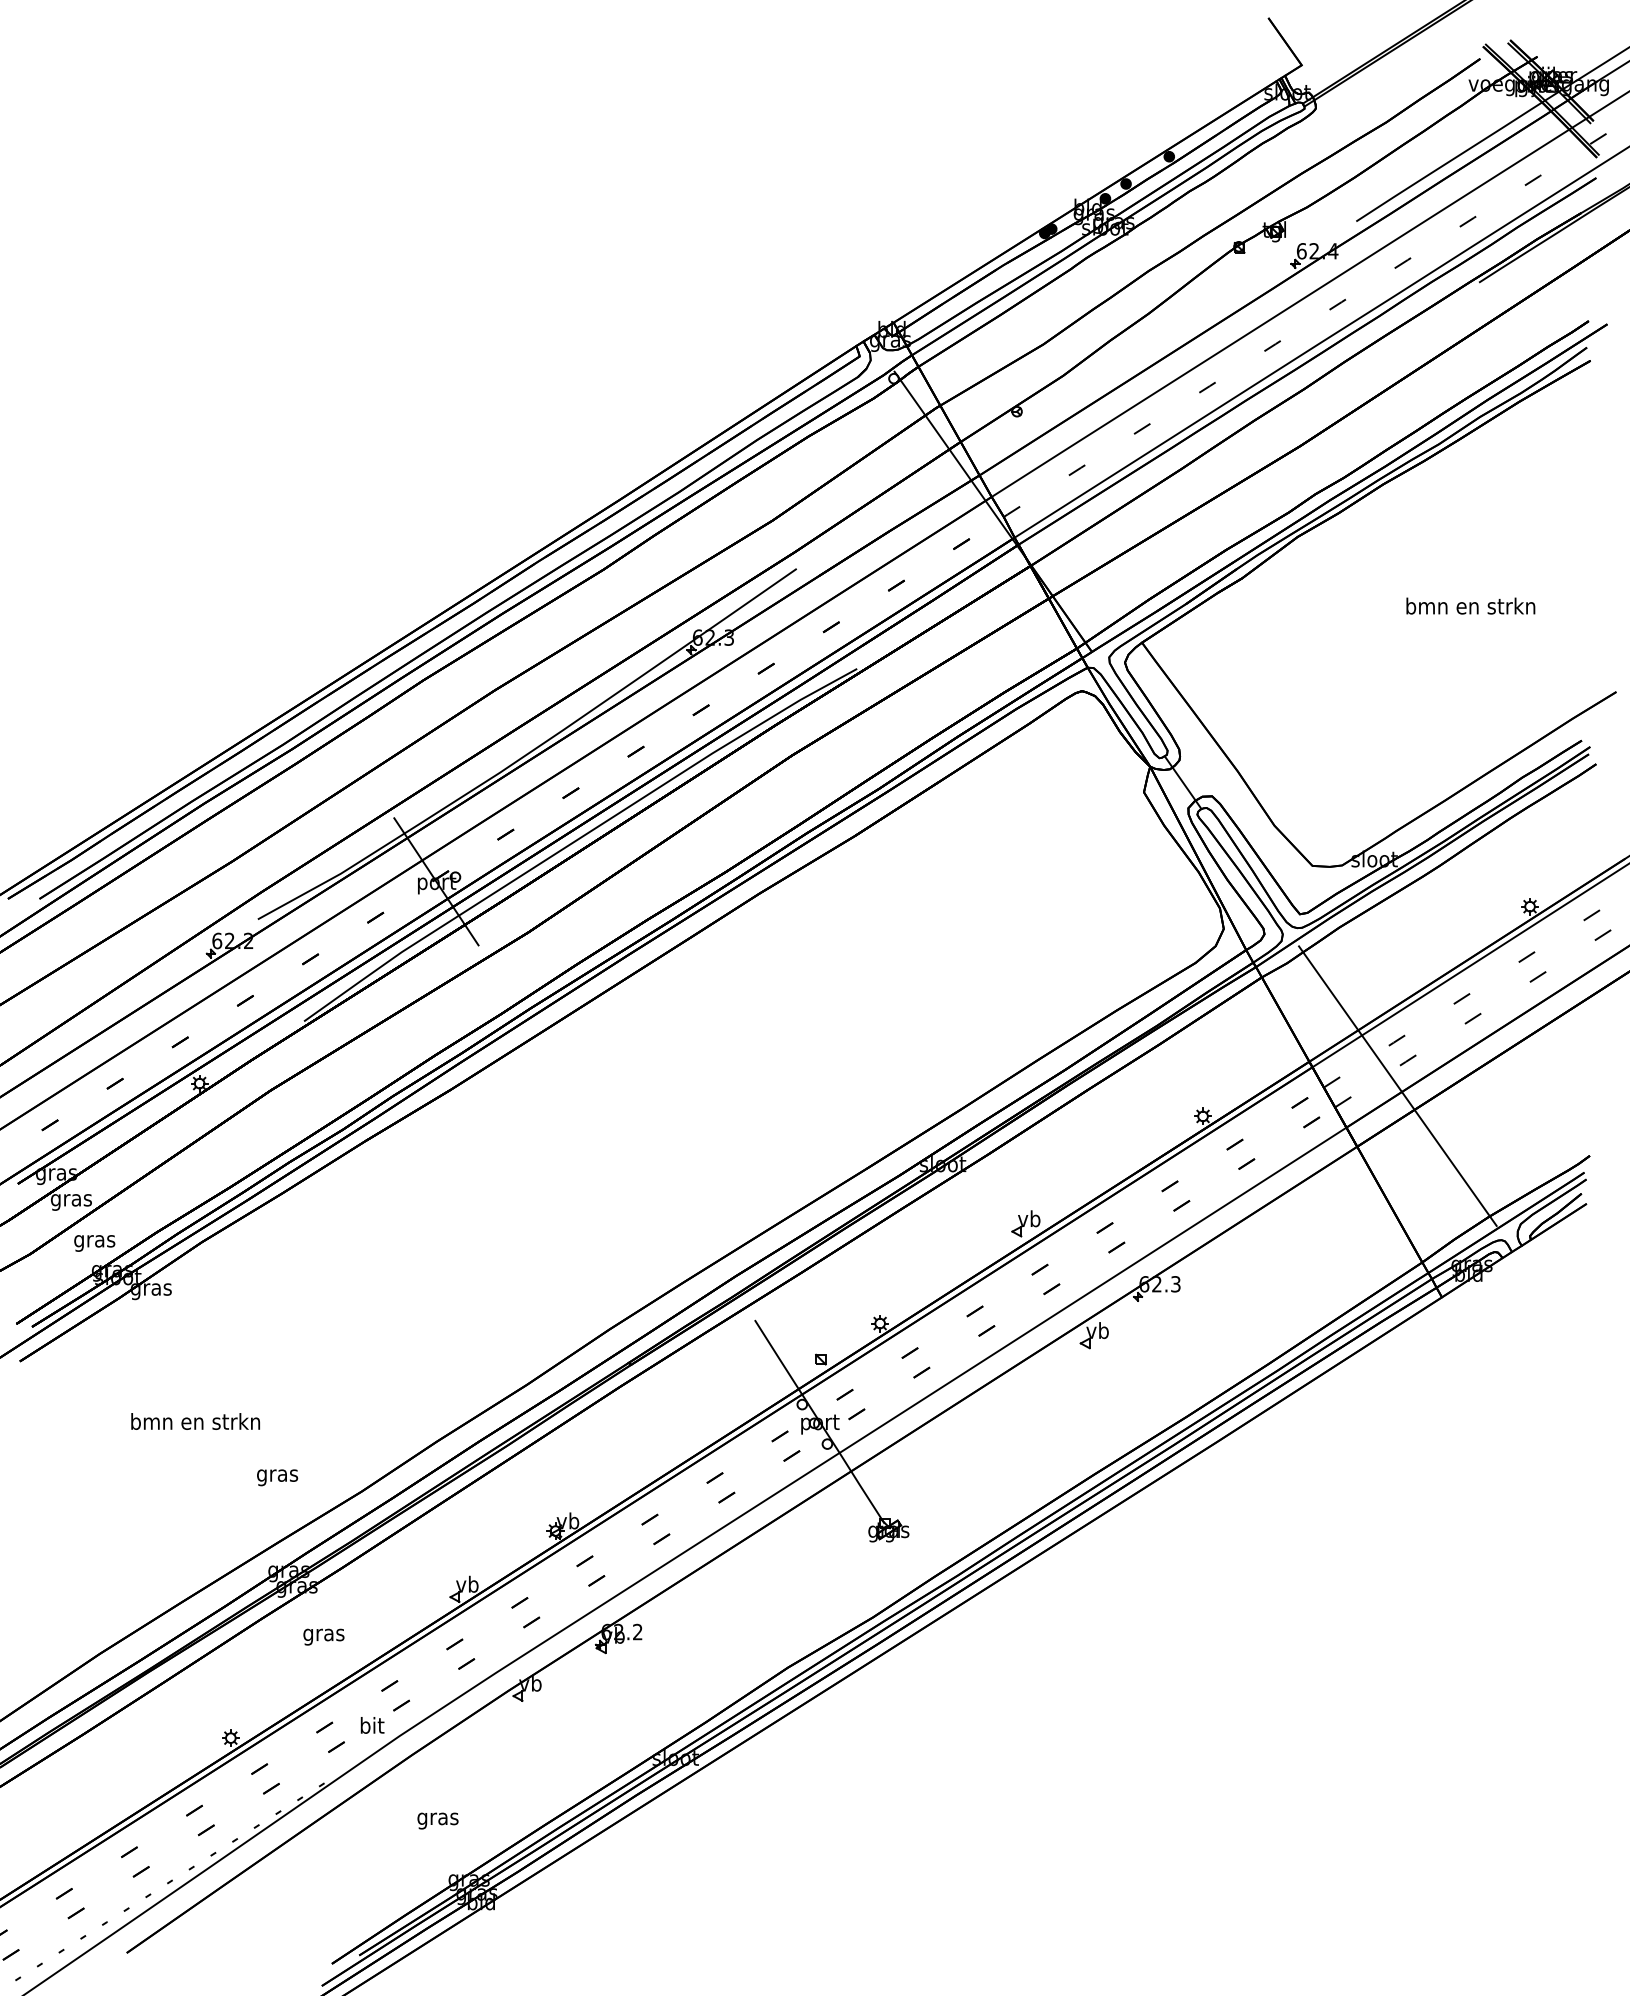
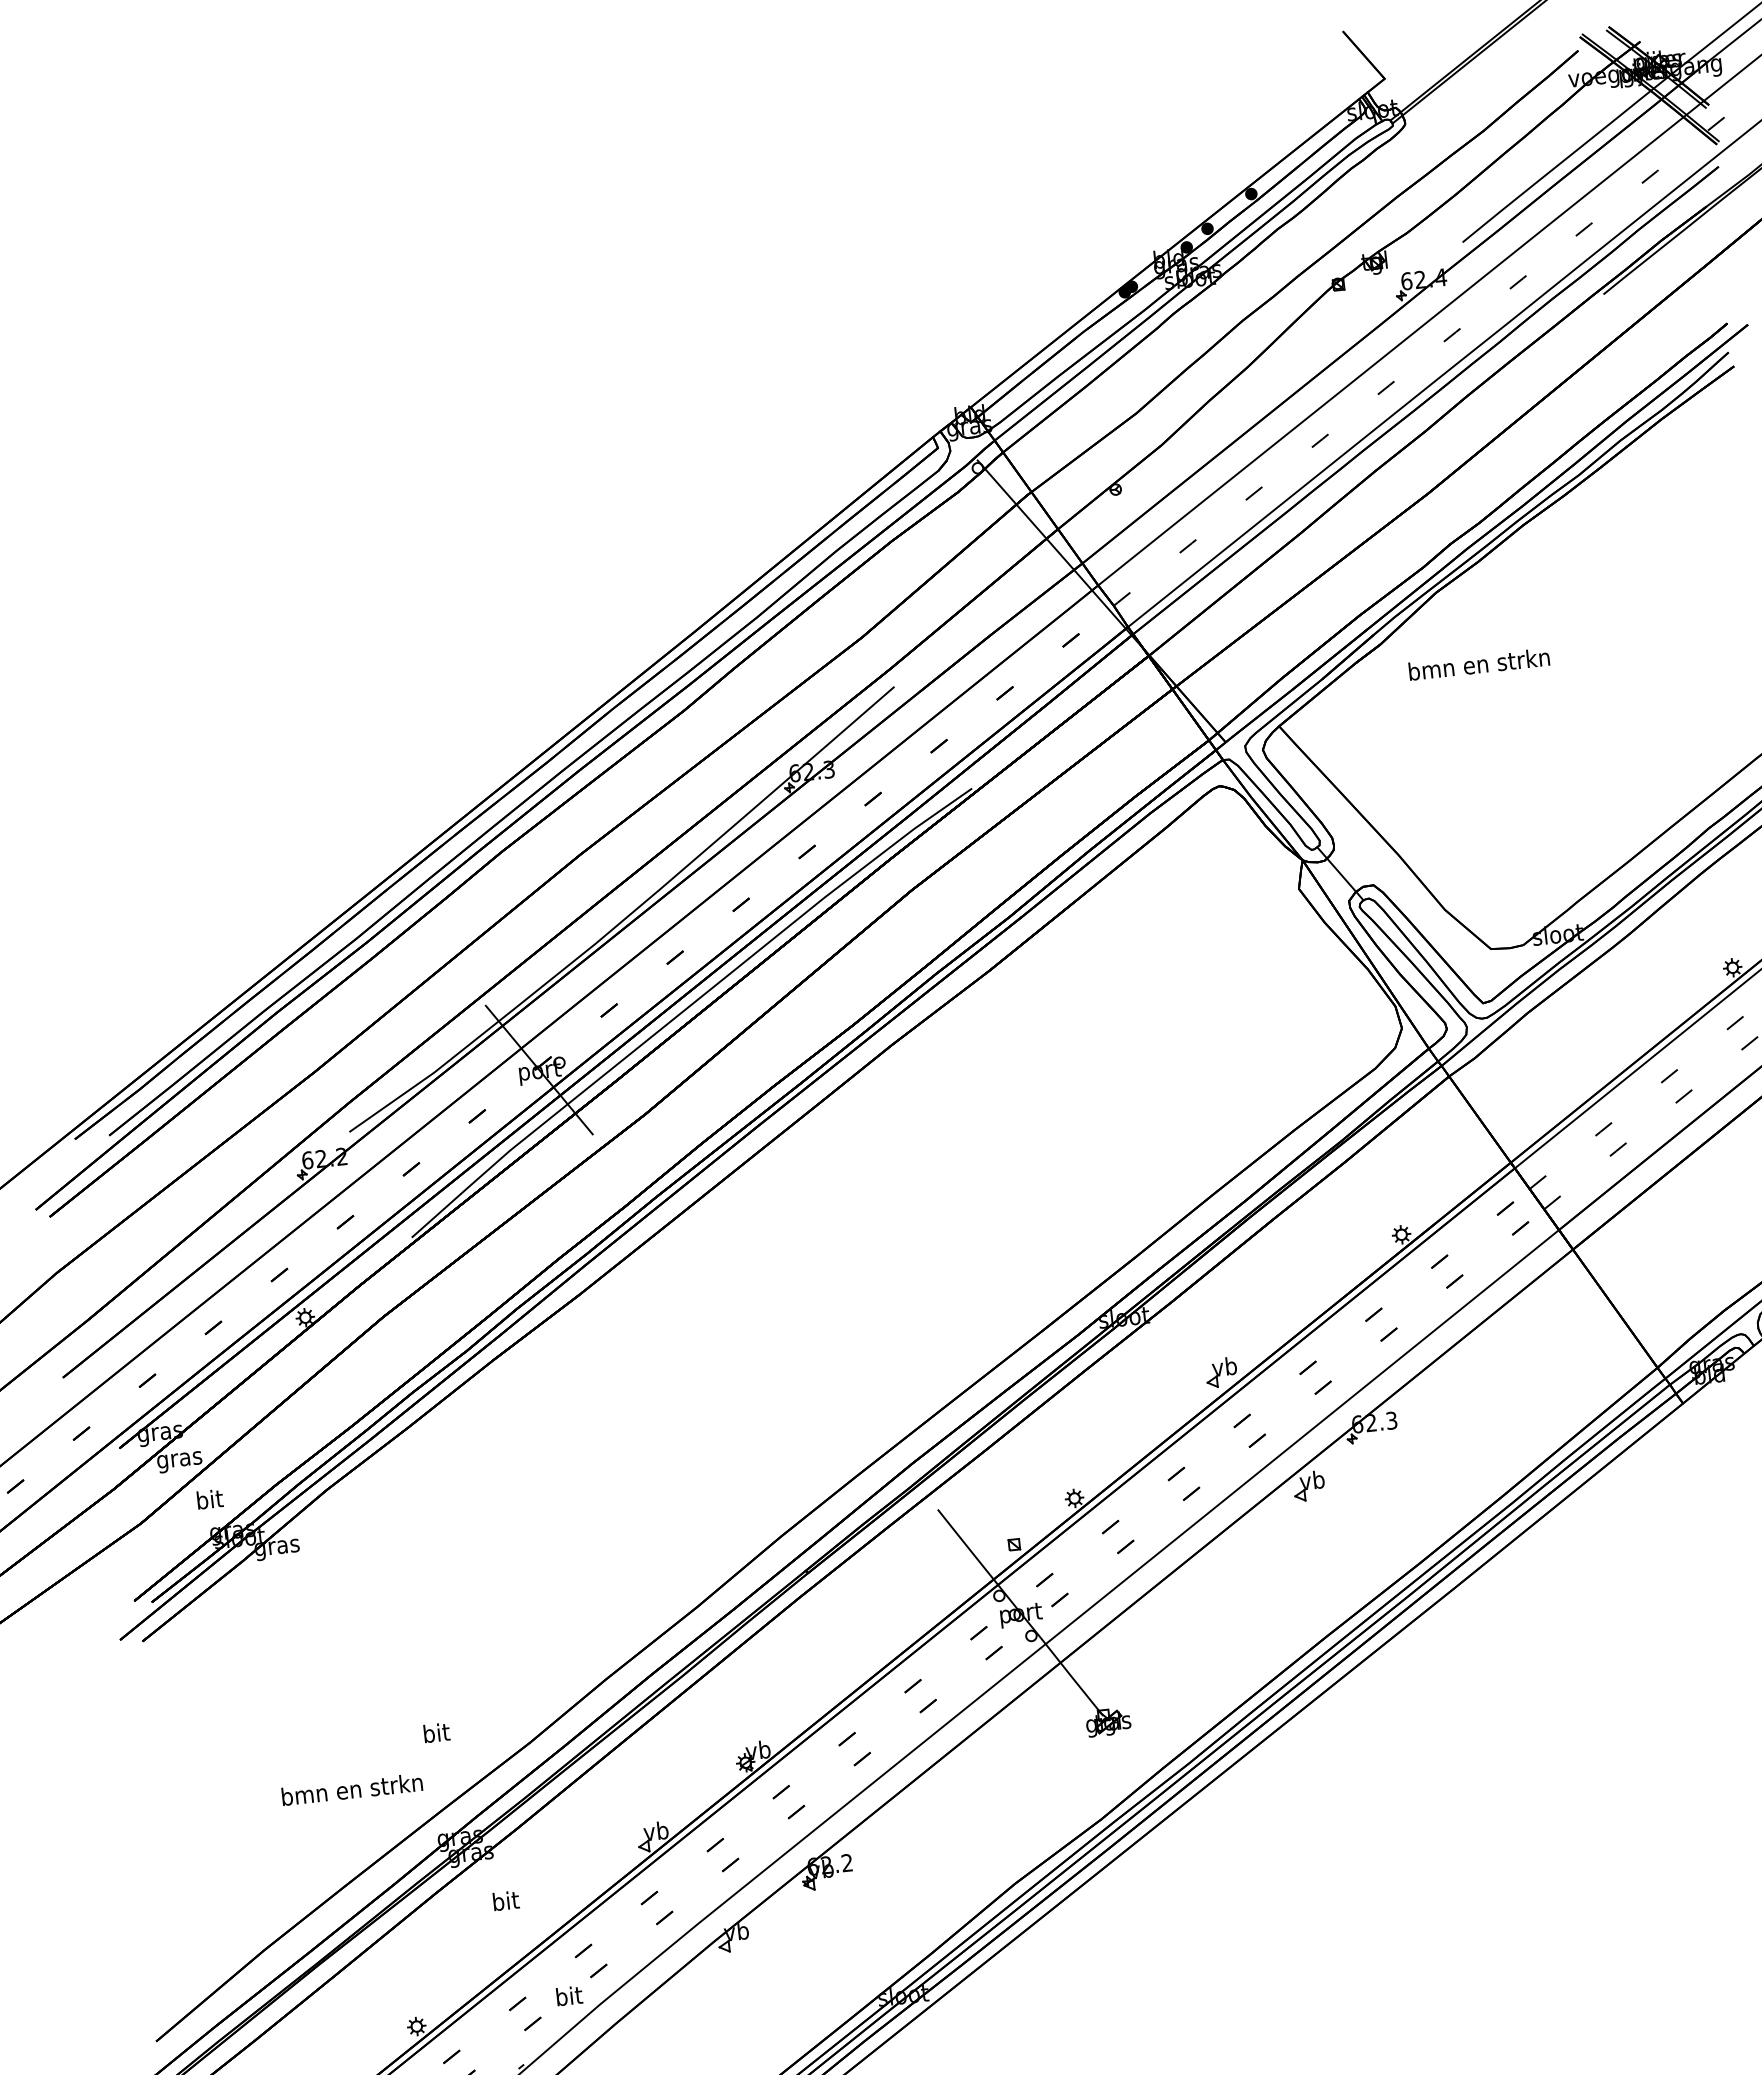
text: (1470, 605) -> (1478, 663), moved
line: (1397, 1085) -> (1609, 1178), removed
text: (94, 1240) -> (209, 1500), gras -> bit
text: (195, 1421) -> (352, 1789), moved
text: (277, 1475) -> (436, 1735), gras -> bit
text: (323, 1634) -> (505, 1902), gras -> bit

